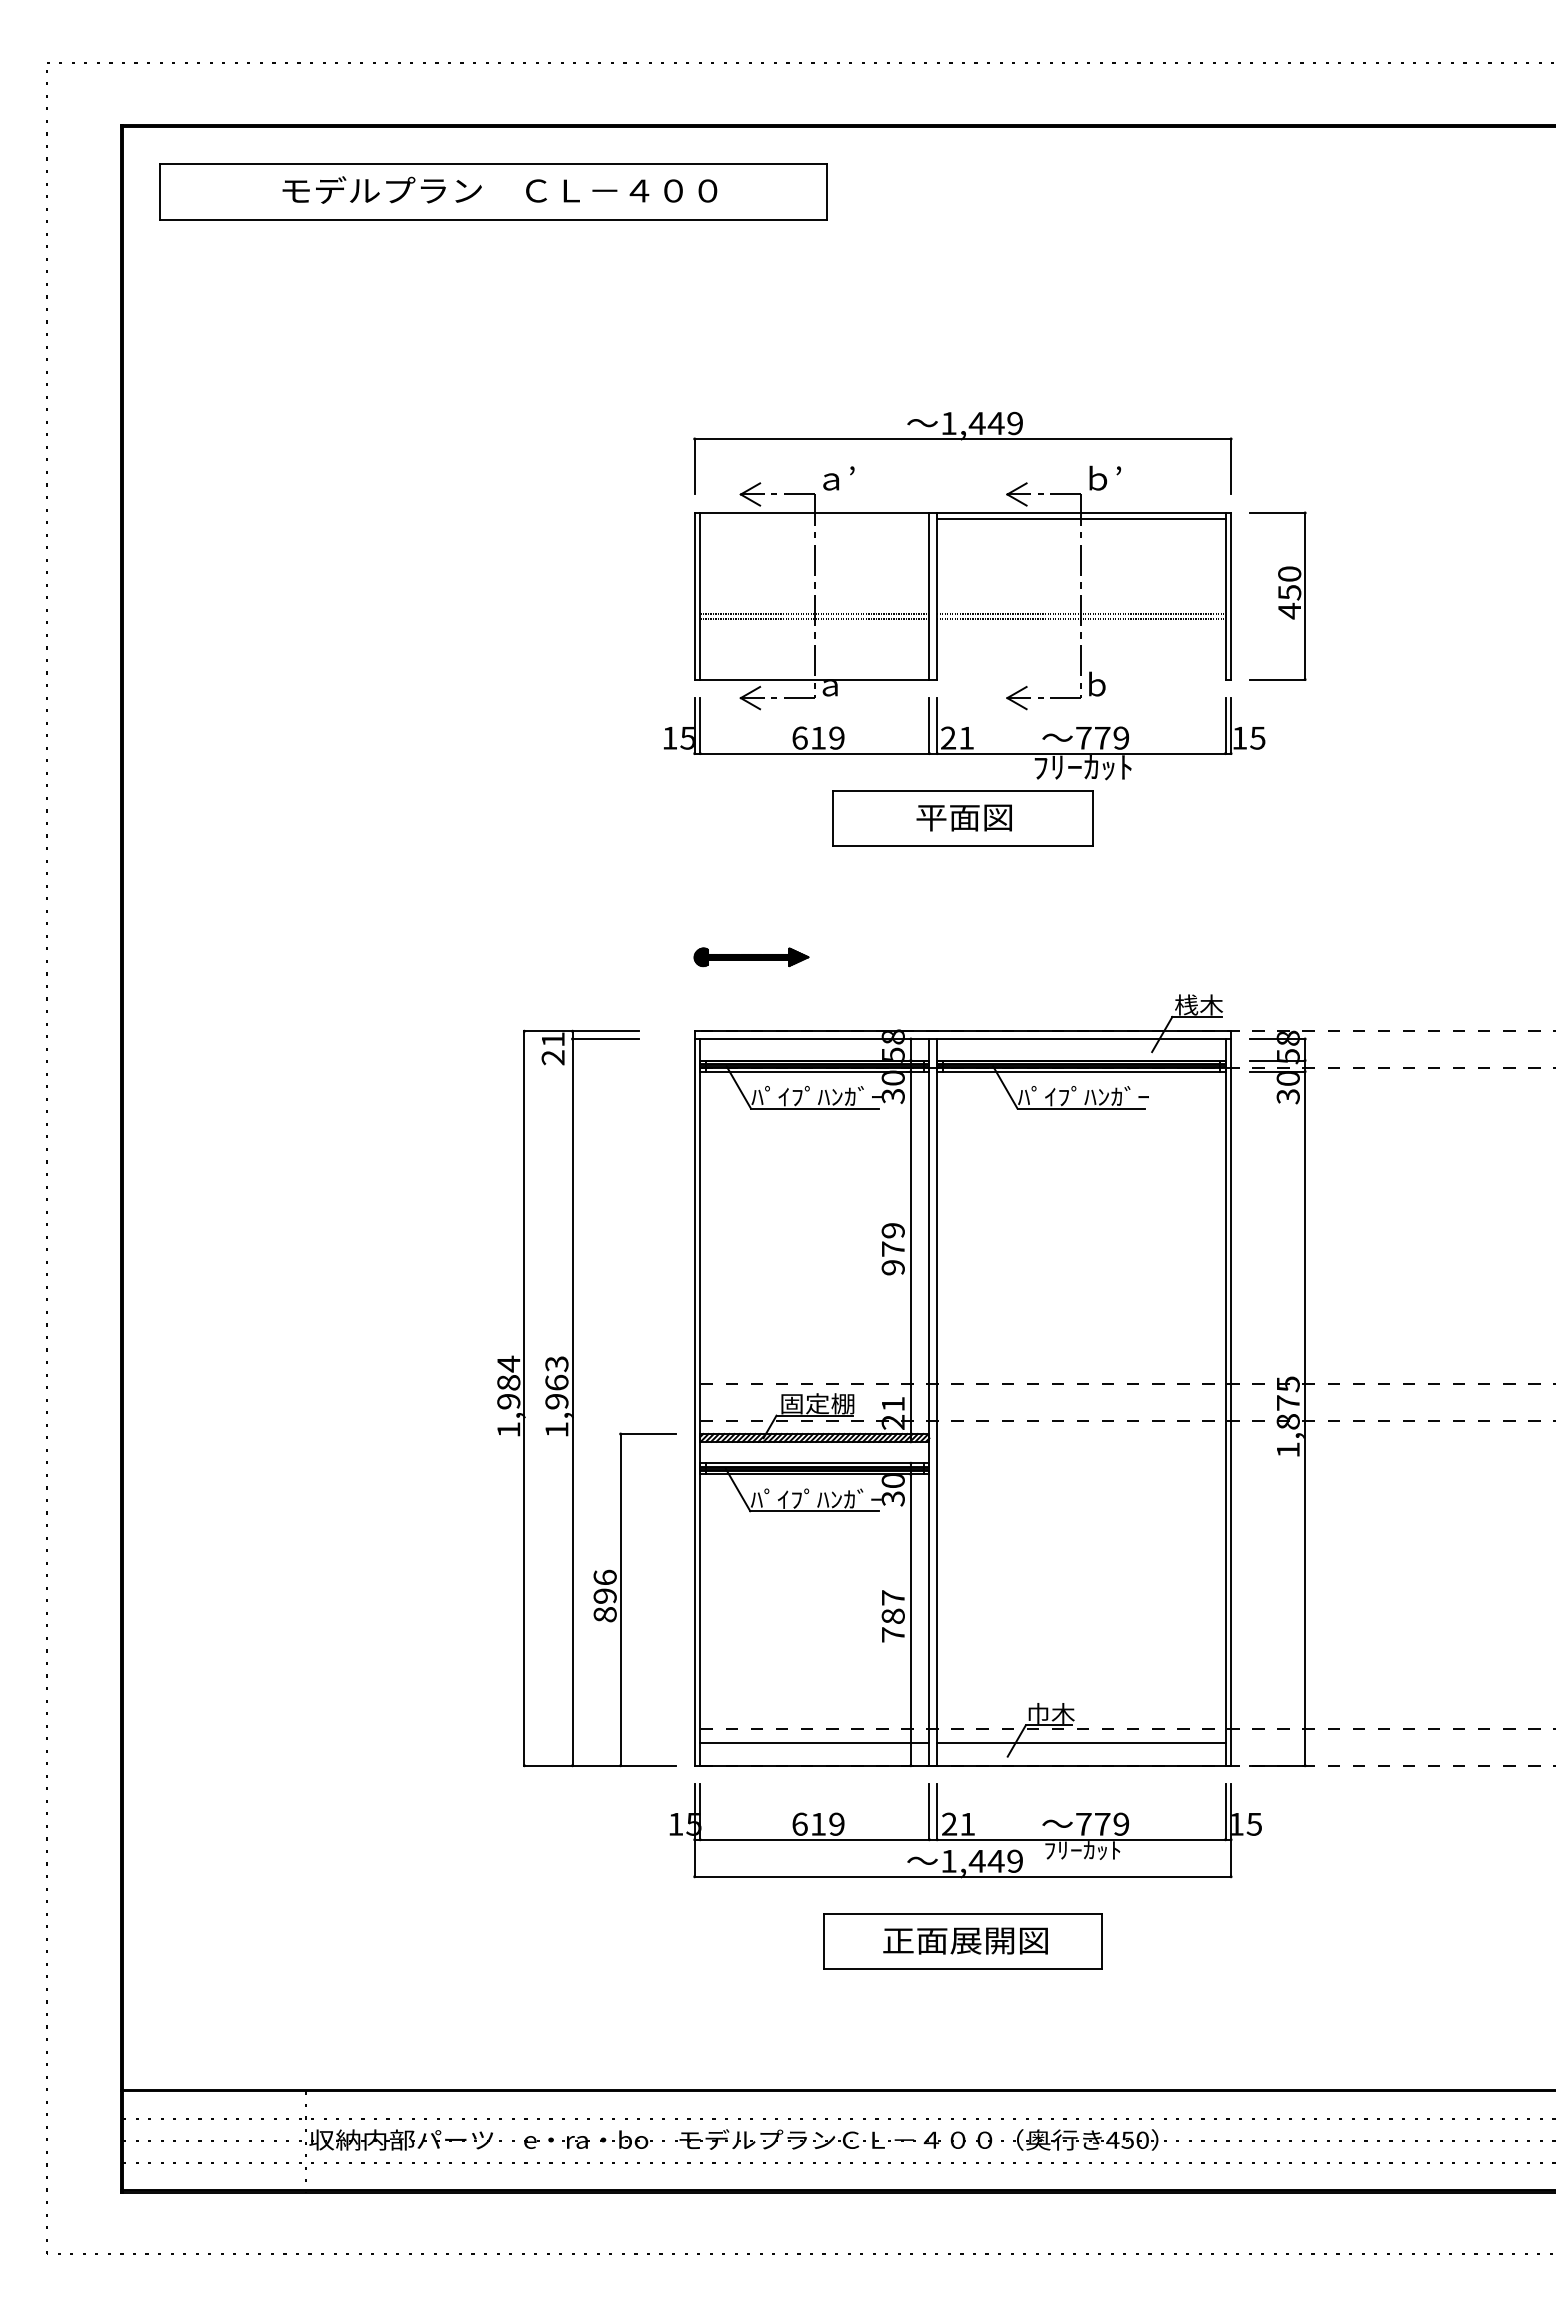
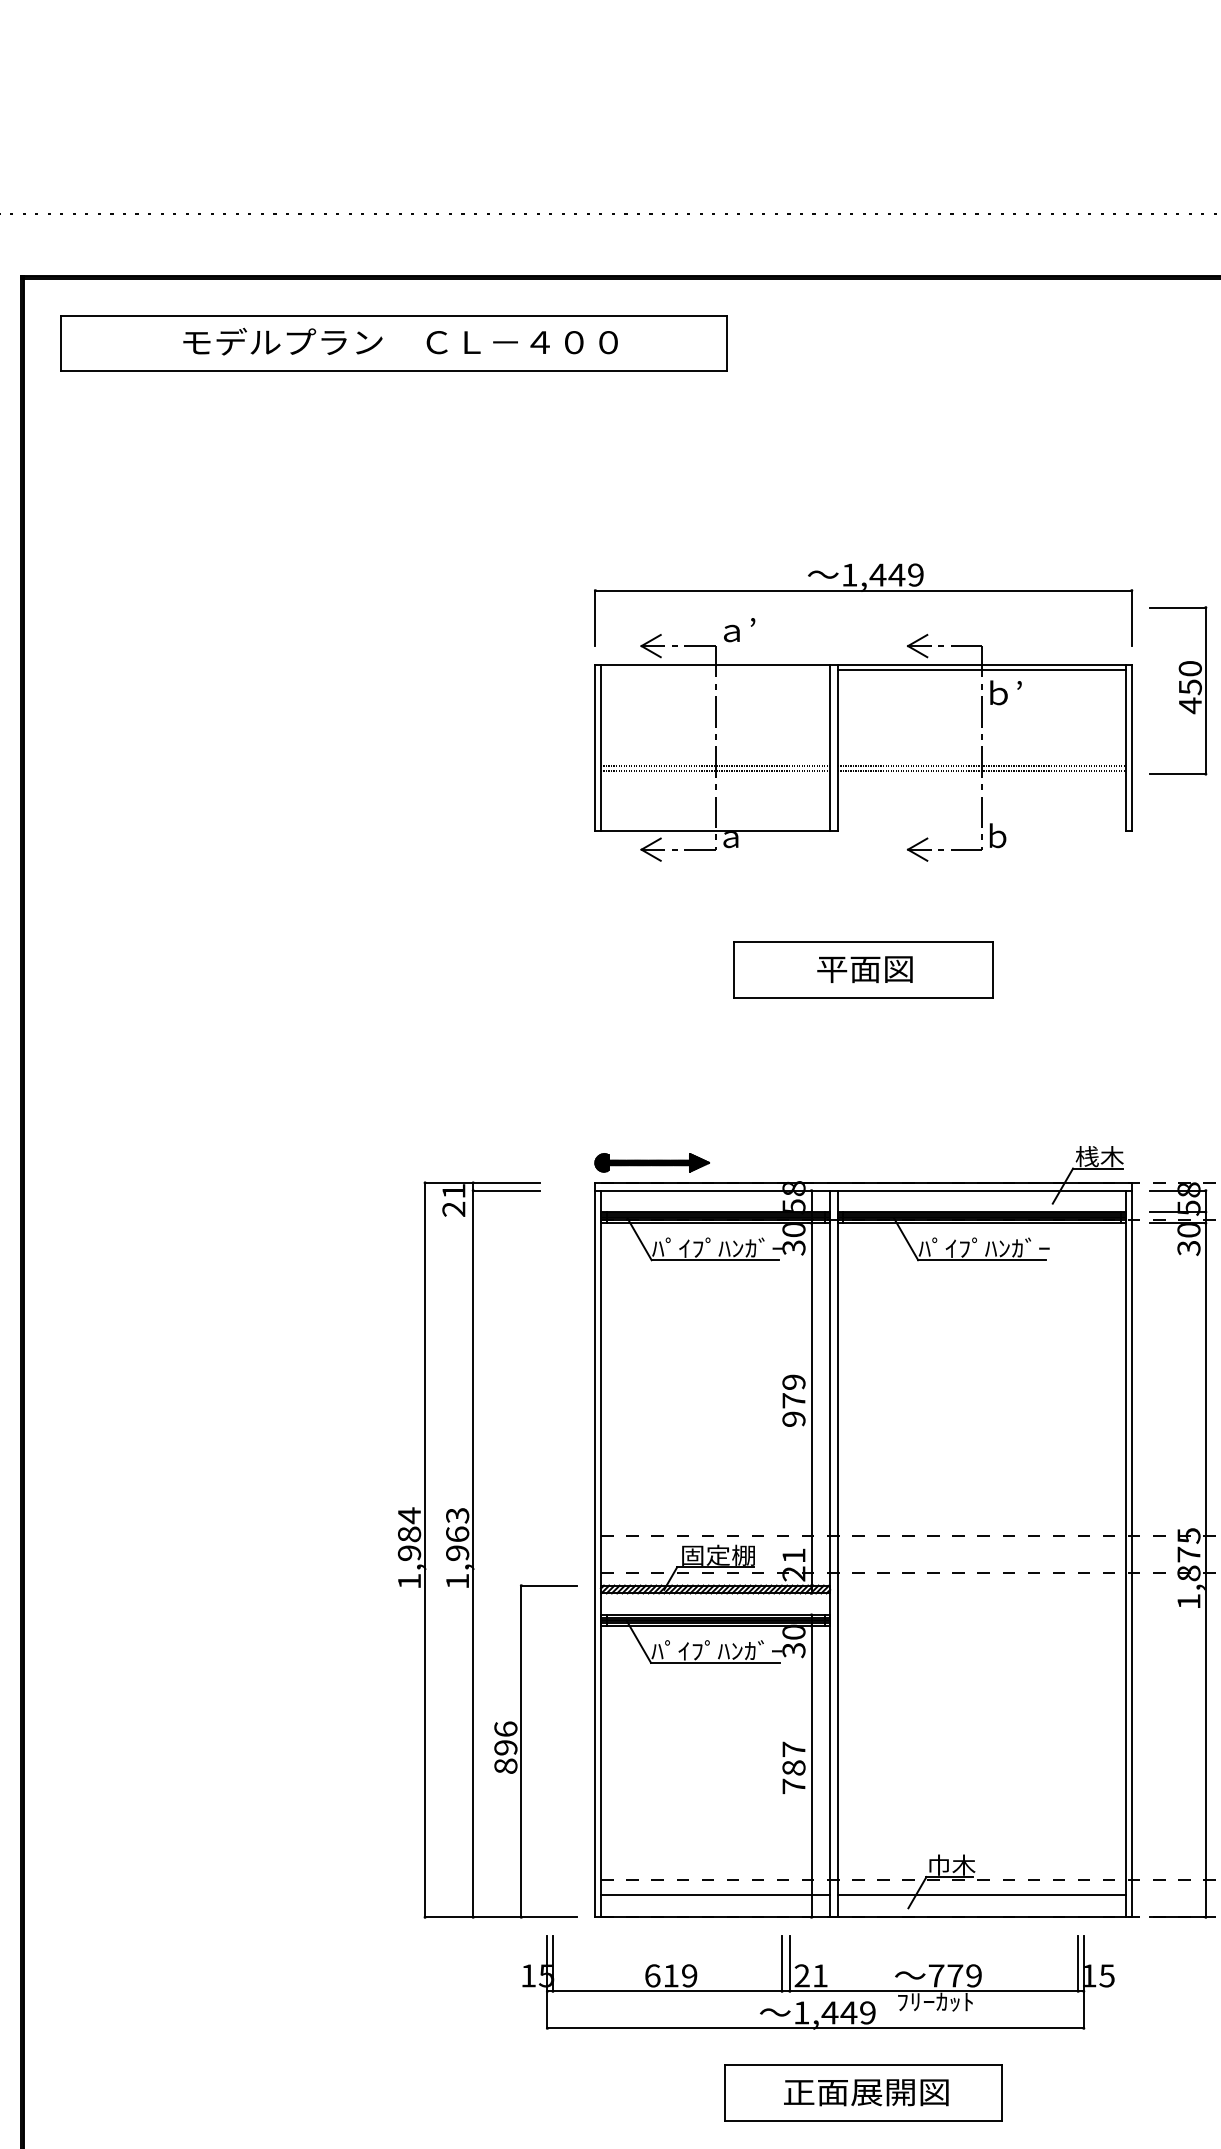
text: (1105, 477) -> (1006, 692), moved
part: (1277, 595) -> (1178, 690), moved
part: (964, 738) -> (865, 890), removed
part: (751, 957) -> (652, 1163), moved
part: (965, 1830) -> (818, 1982), moved

